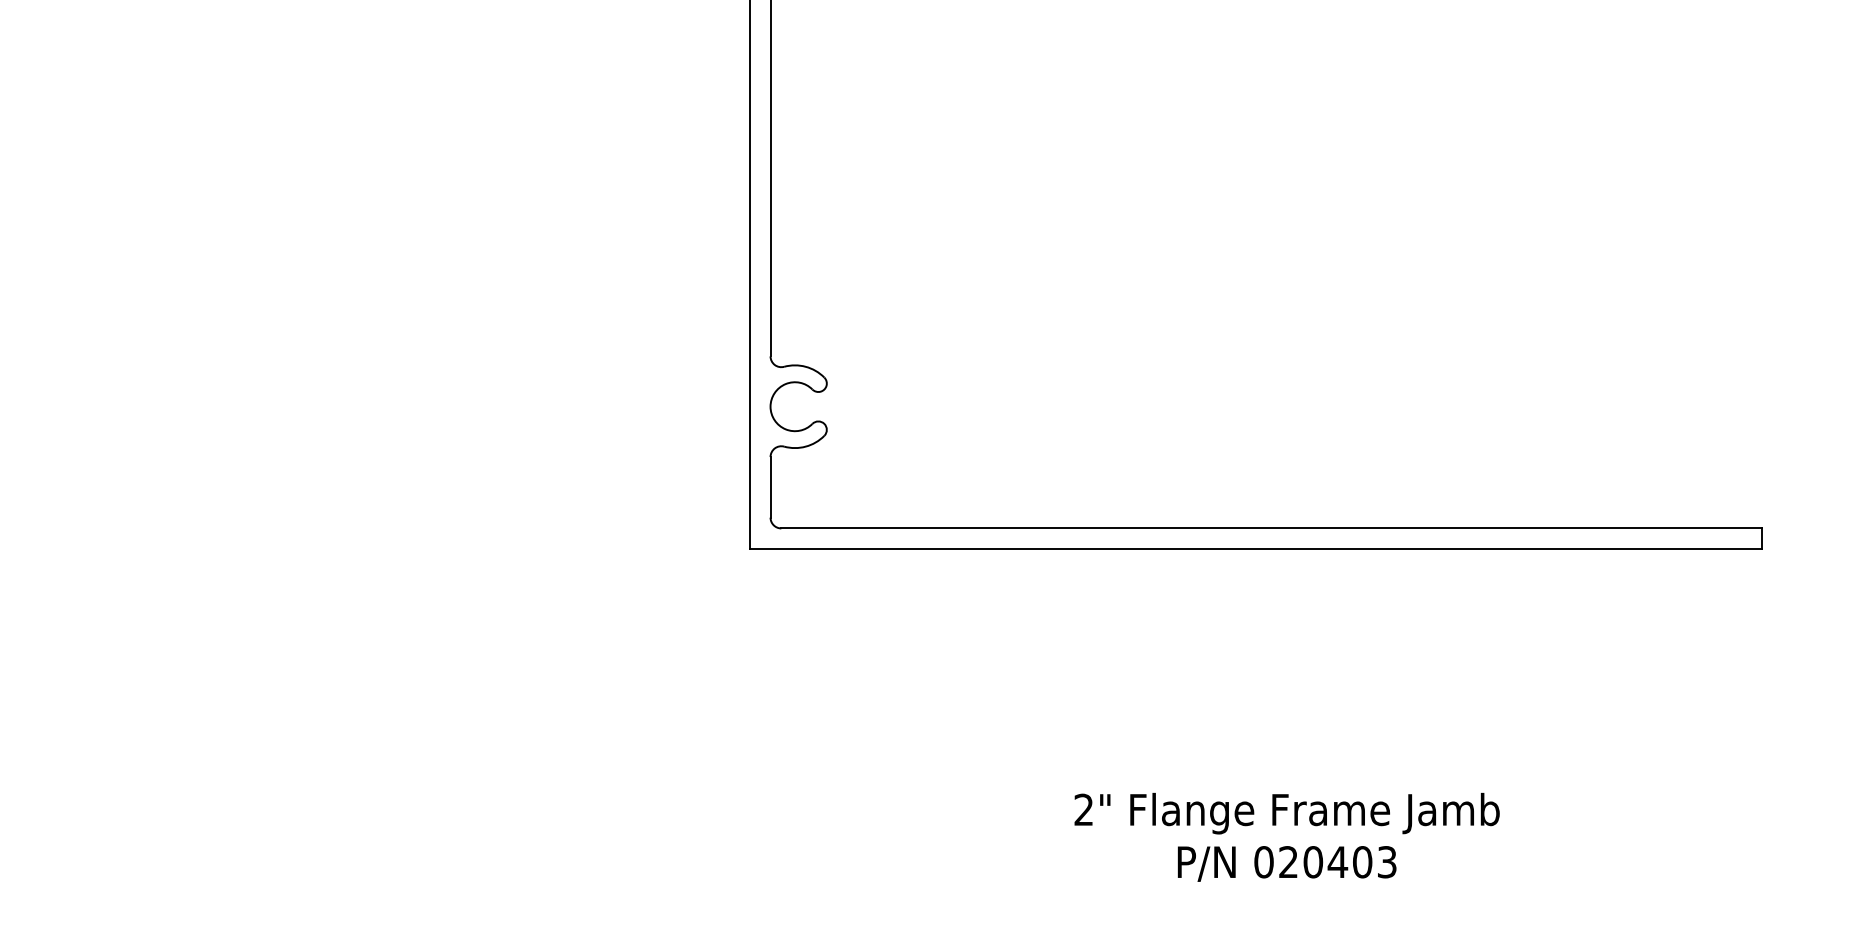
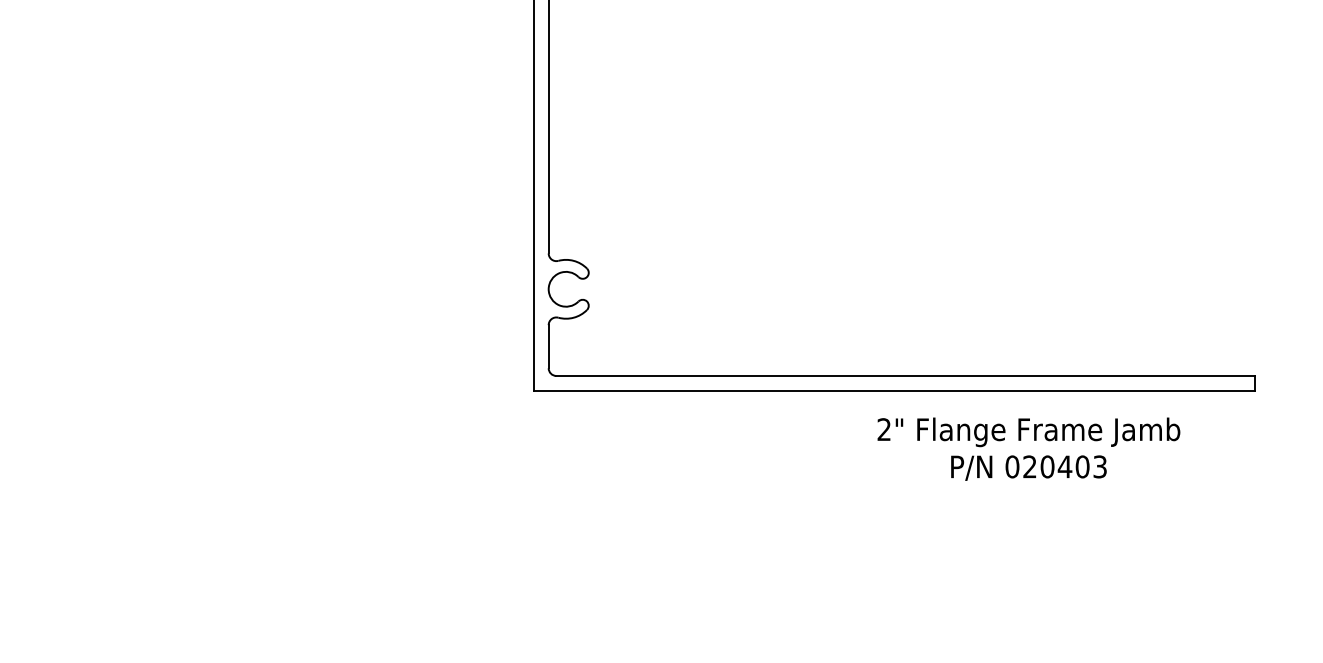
text: (1286, 837) -> (1028, 449), moved

